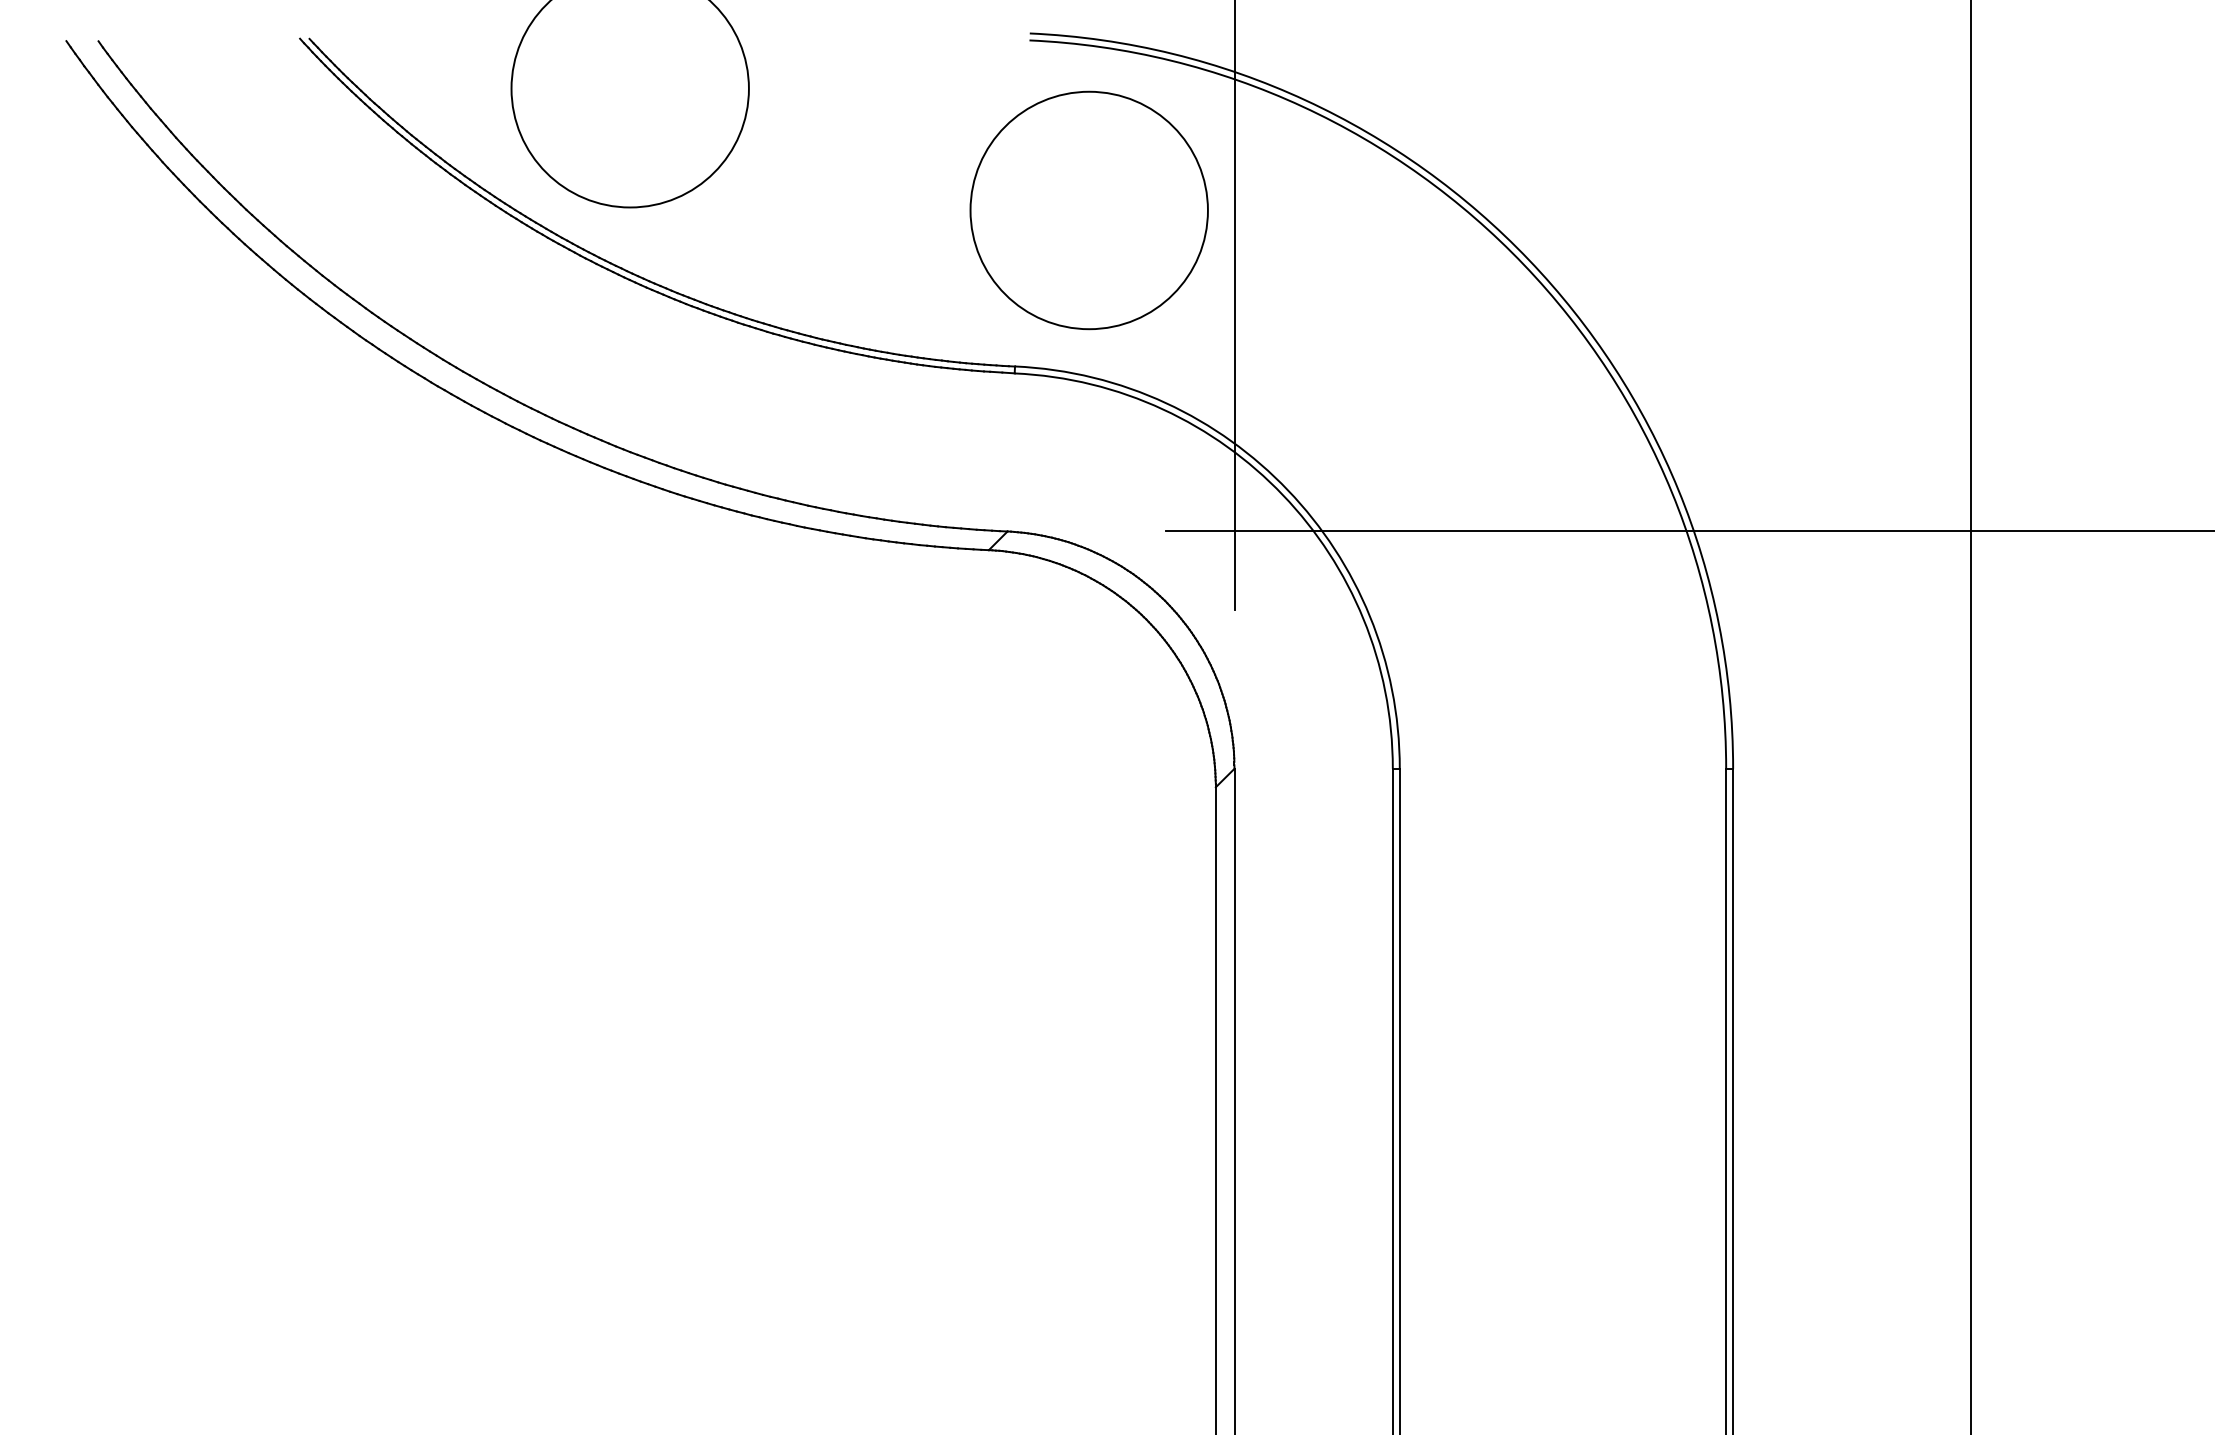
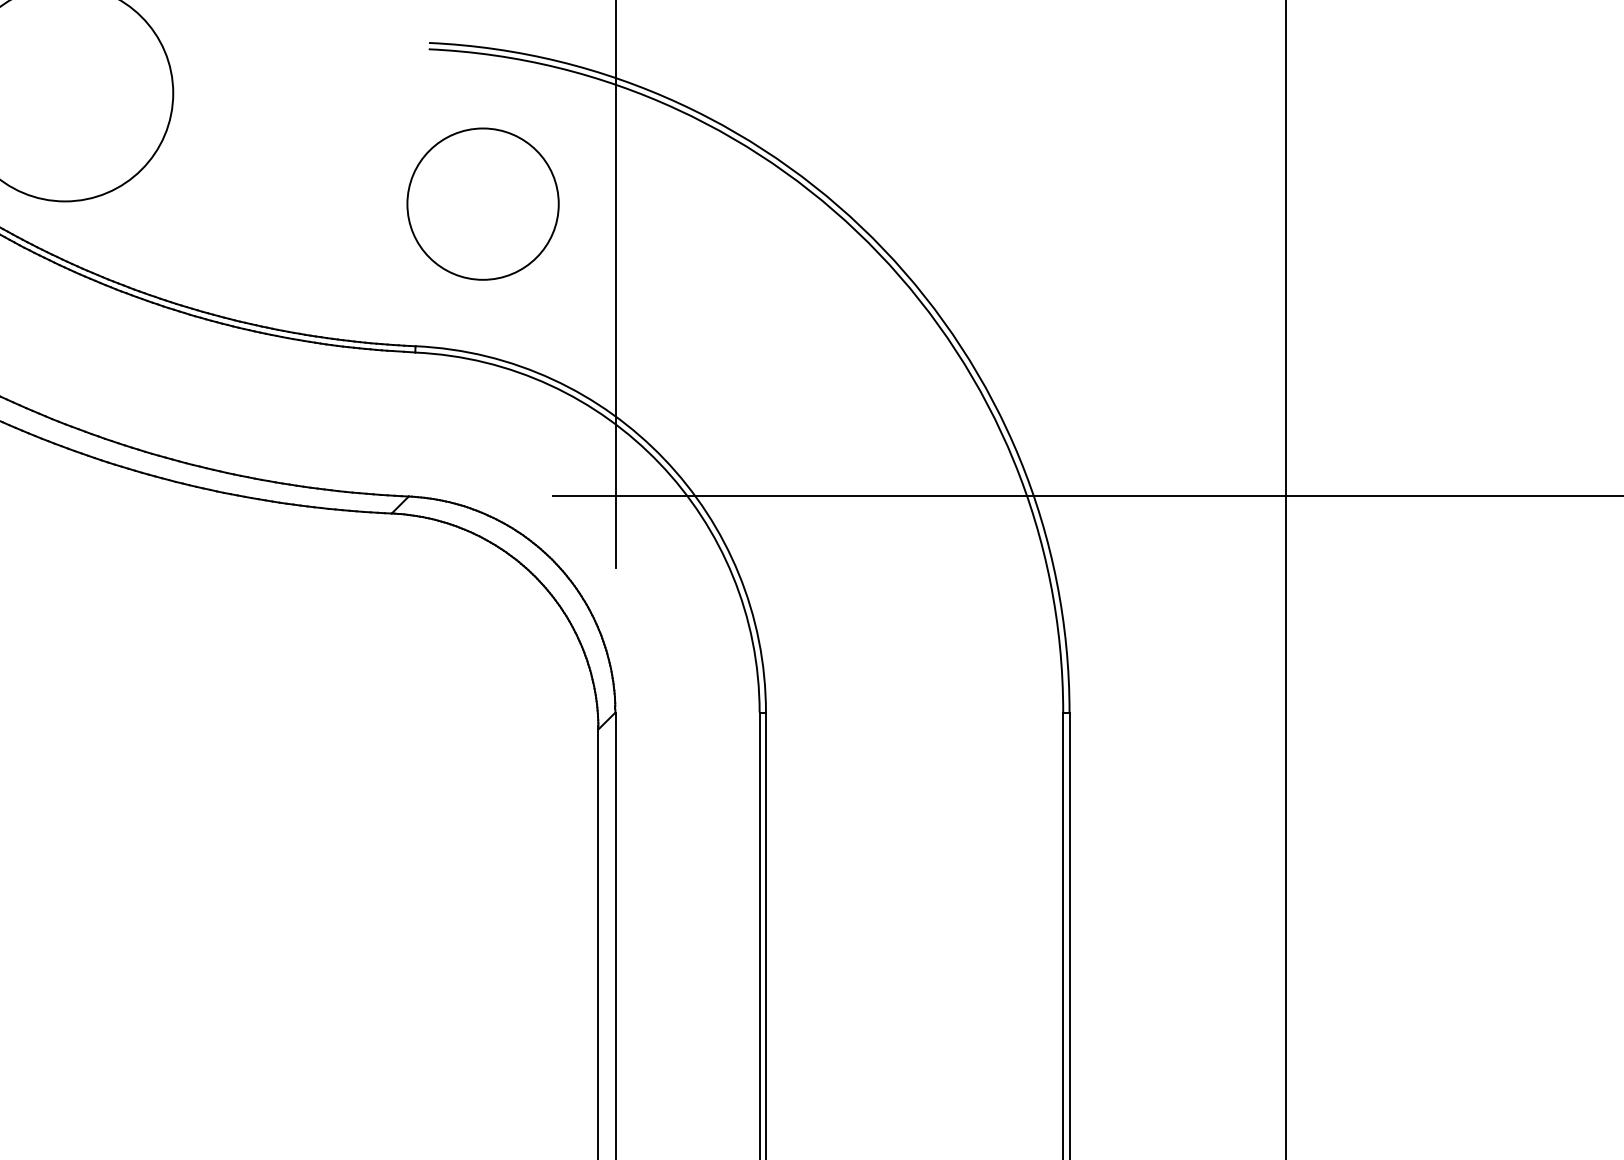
circle: (1088, 210) -> (482, 204), size x0.7

